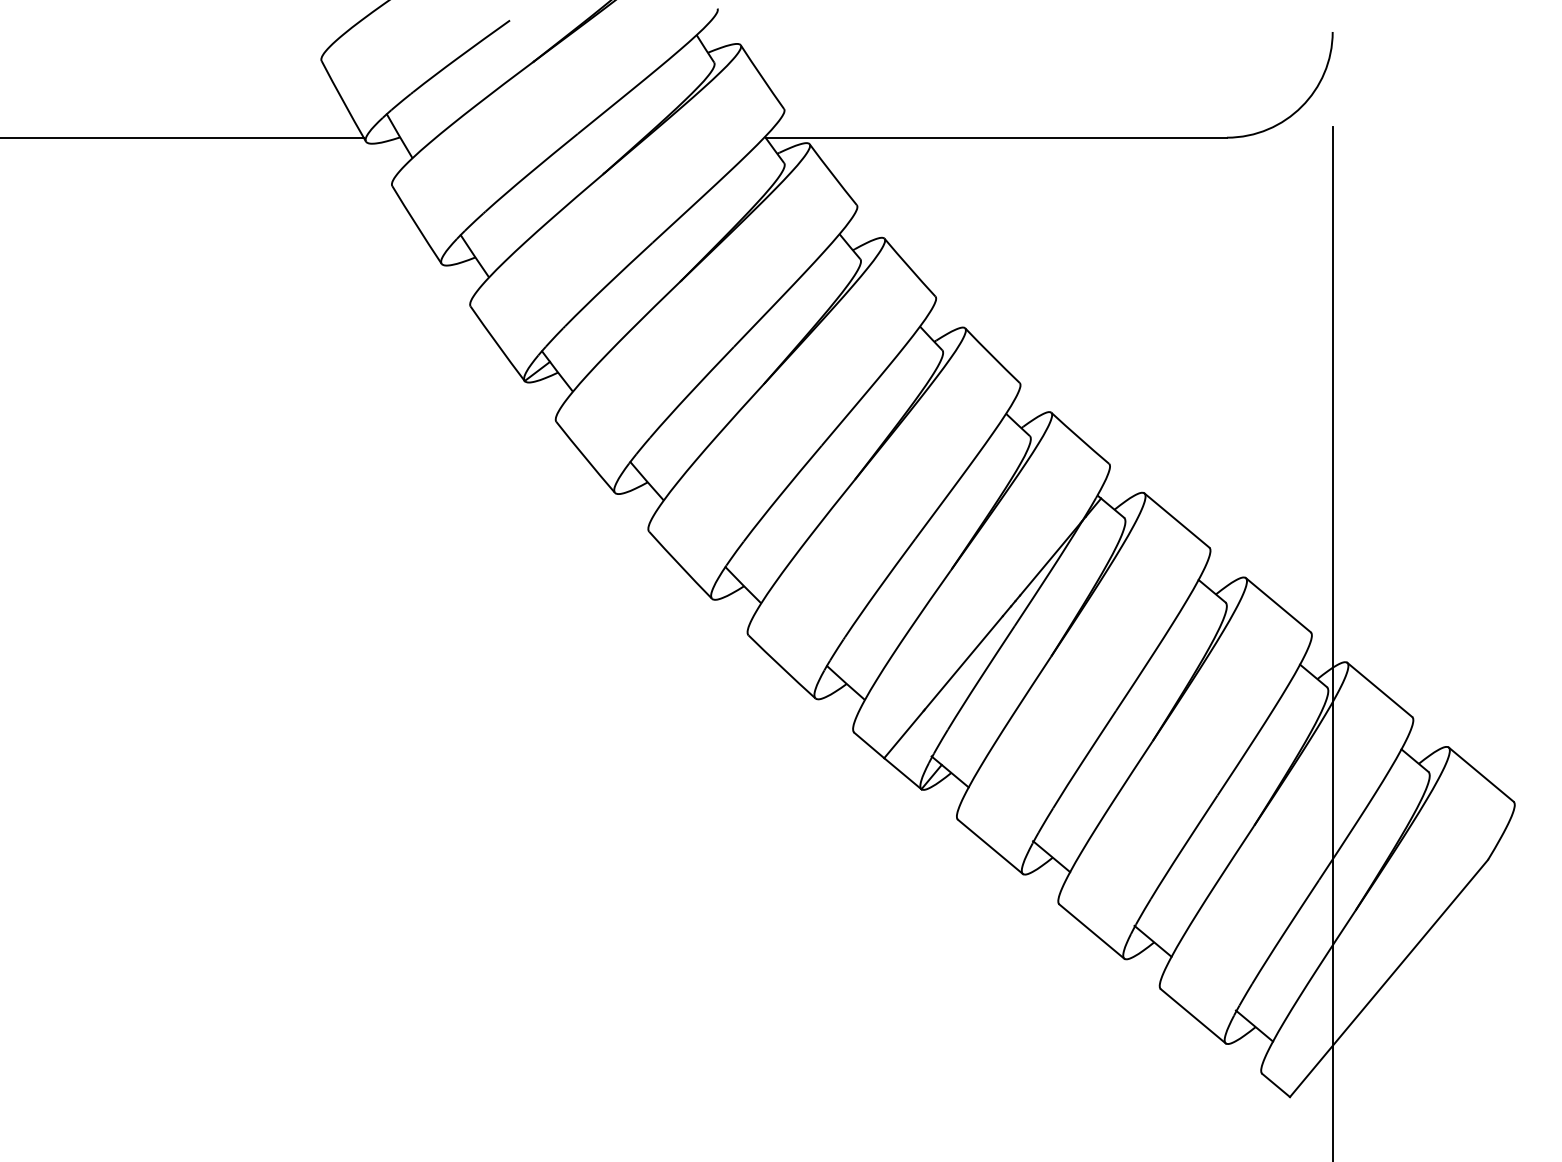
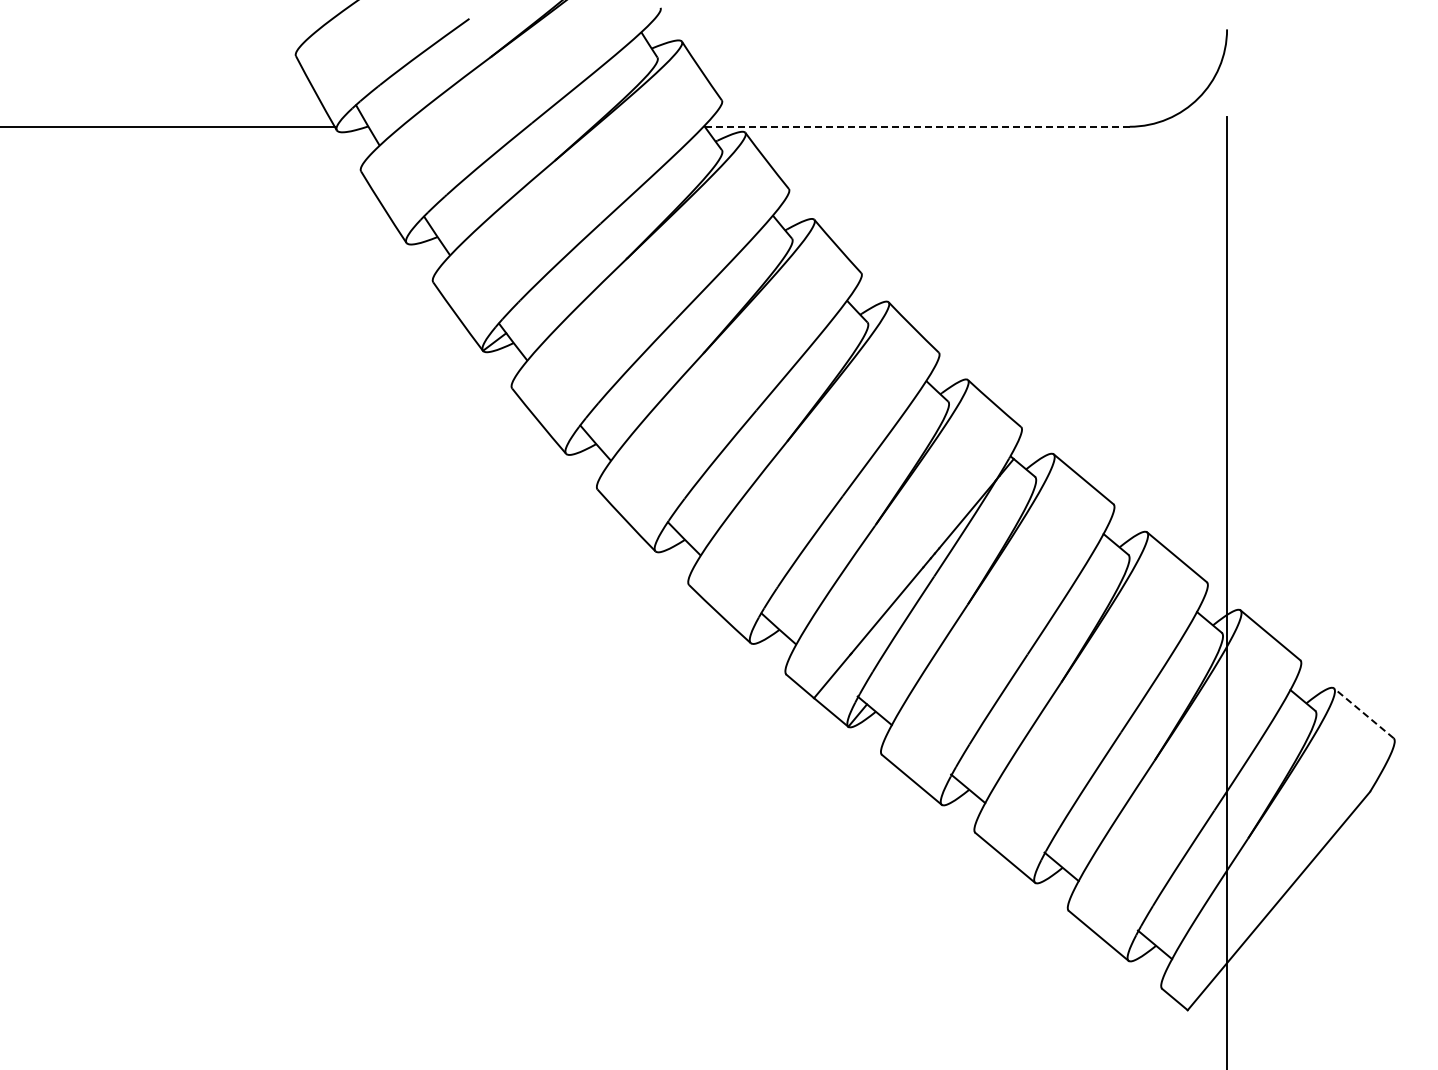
line: (996, 137) -> (917, 126), solid -> dashed
line: (1480, 774) -> (1363, 713), solid -> dashed

